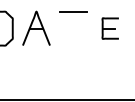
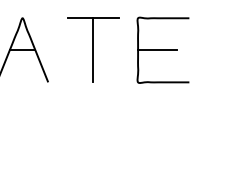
line: (73, 28) -> (92, 50), added
part: (110, 28) -> (162, 50), size x1.67

